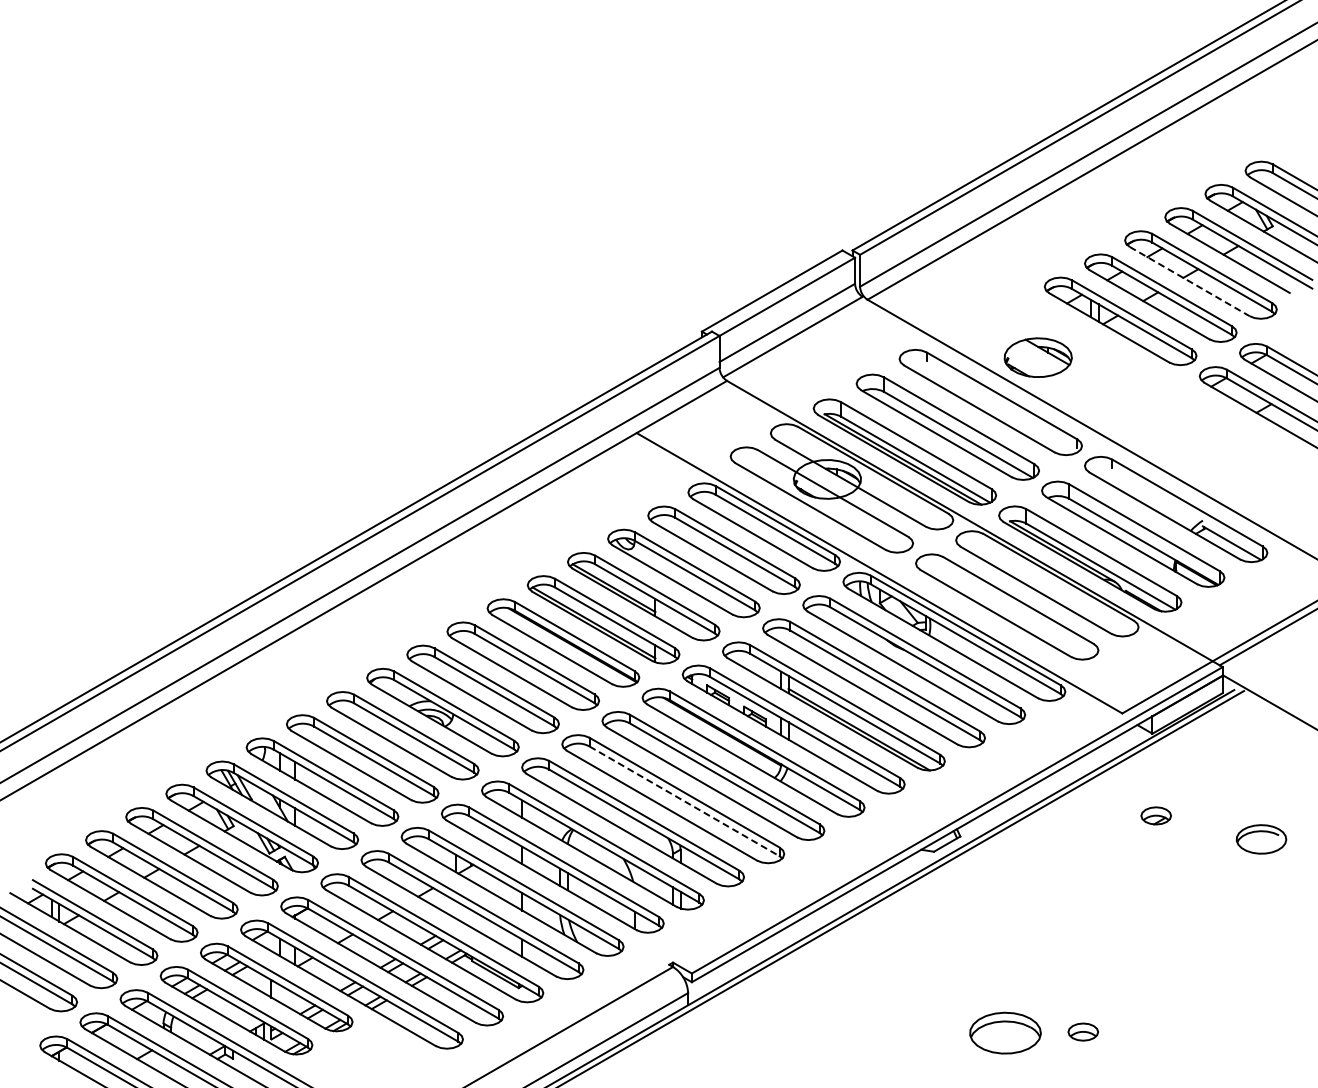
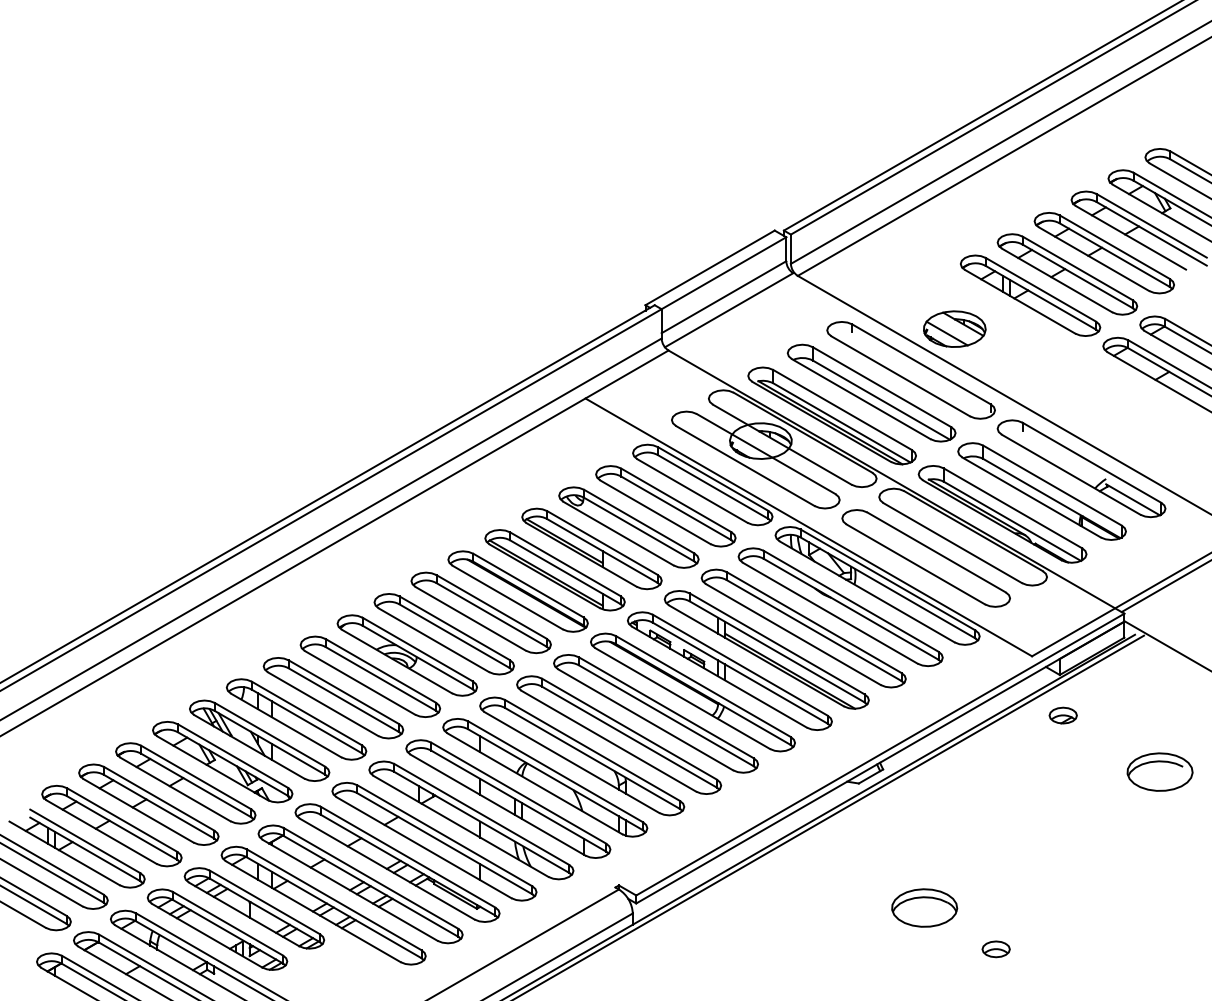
line: (1190, 281) -> (1094, 259), dashed -> solid
line: (1029, 362) -> (946, 333), added
line: (684, 801) -> (629, 737), dashed -> solid
part: (1155, 815) -> (1062, 715), moved
part: (1261, 839) -> (1160, 772), size x1.43
part: (1005, 1032) -> (924, 907), moved

